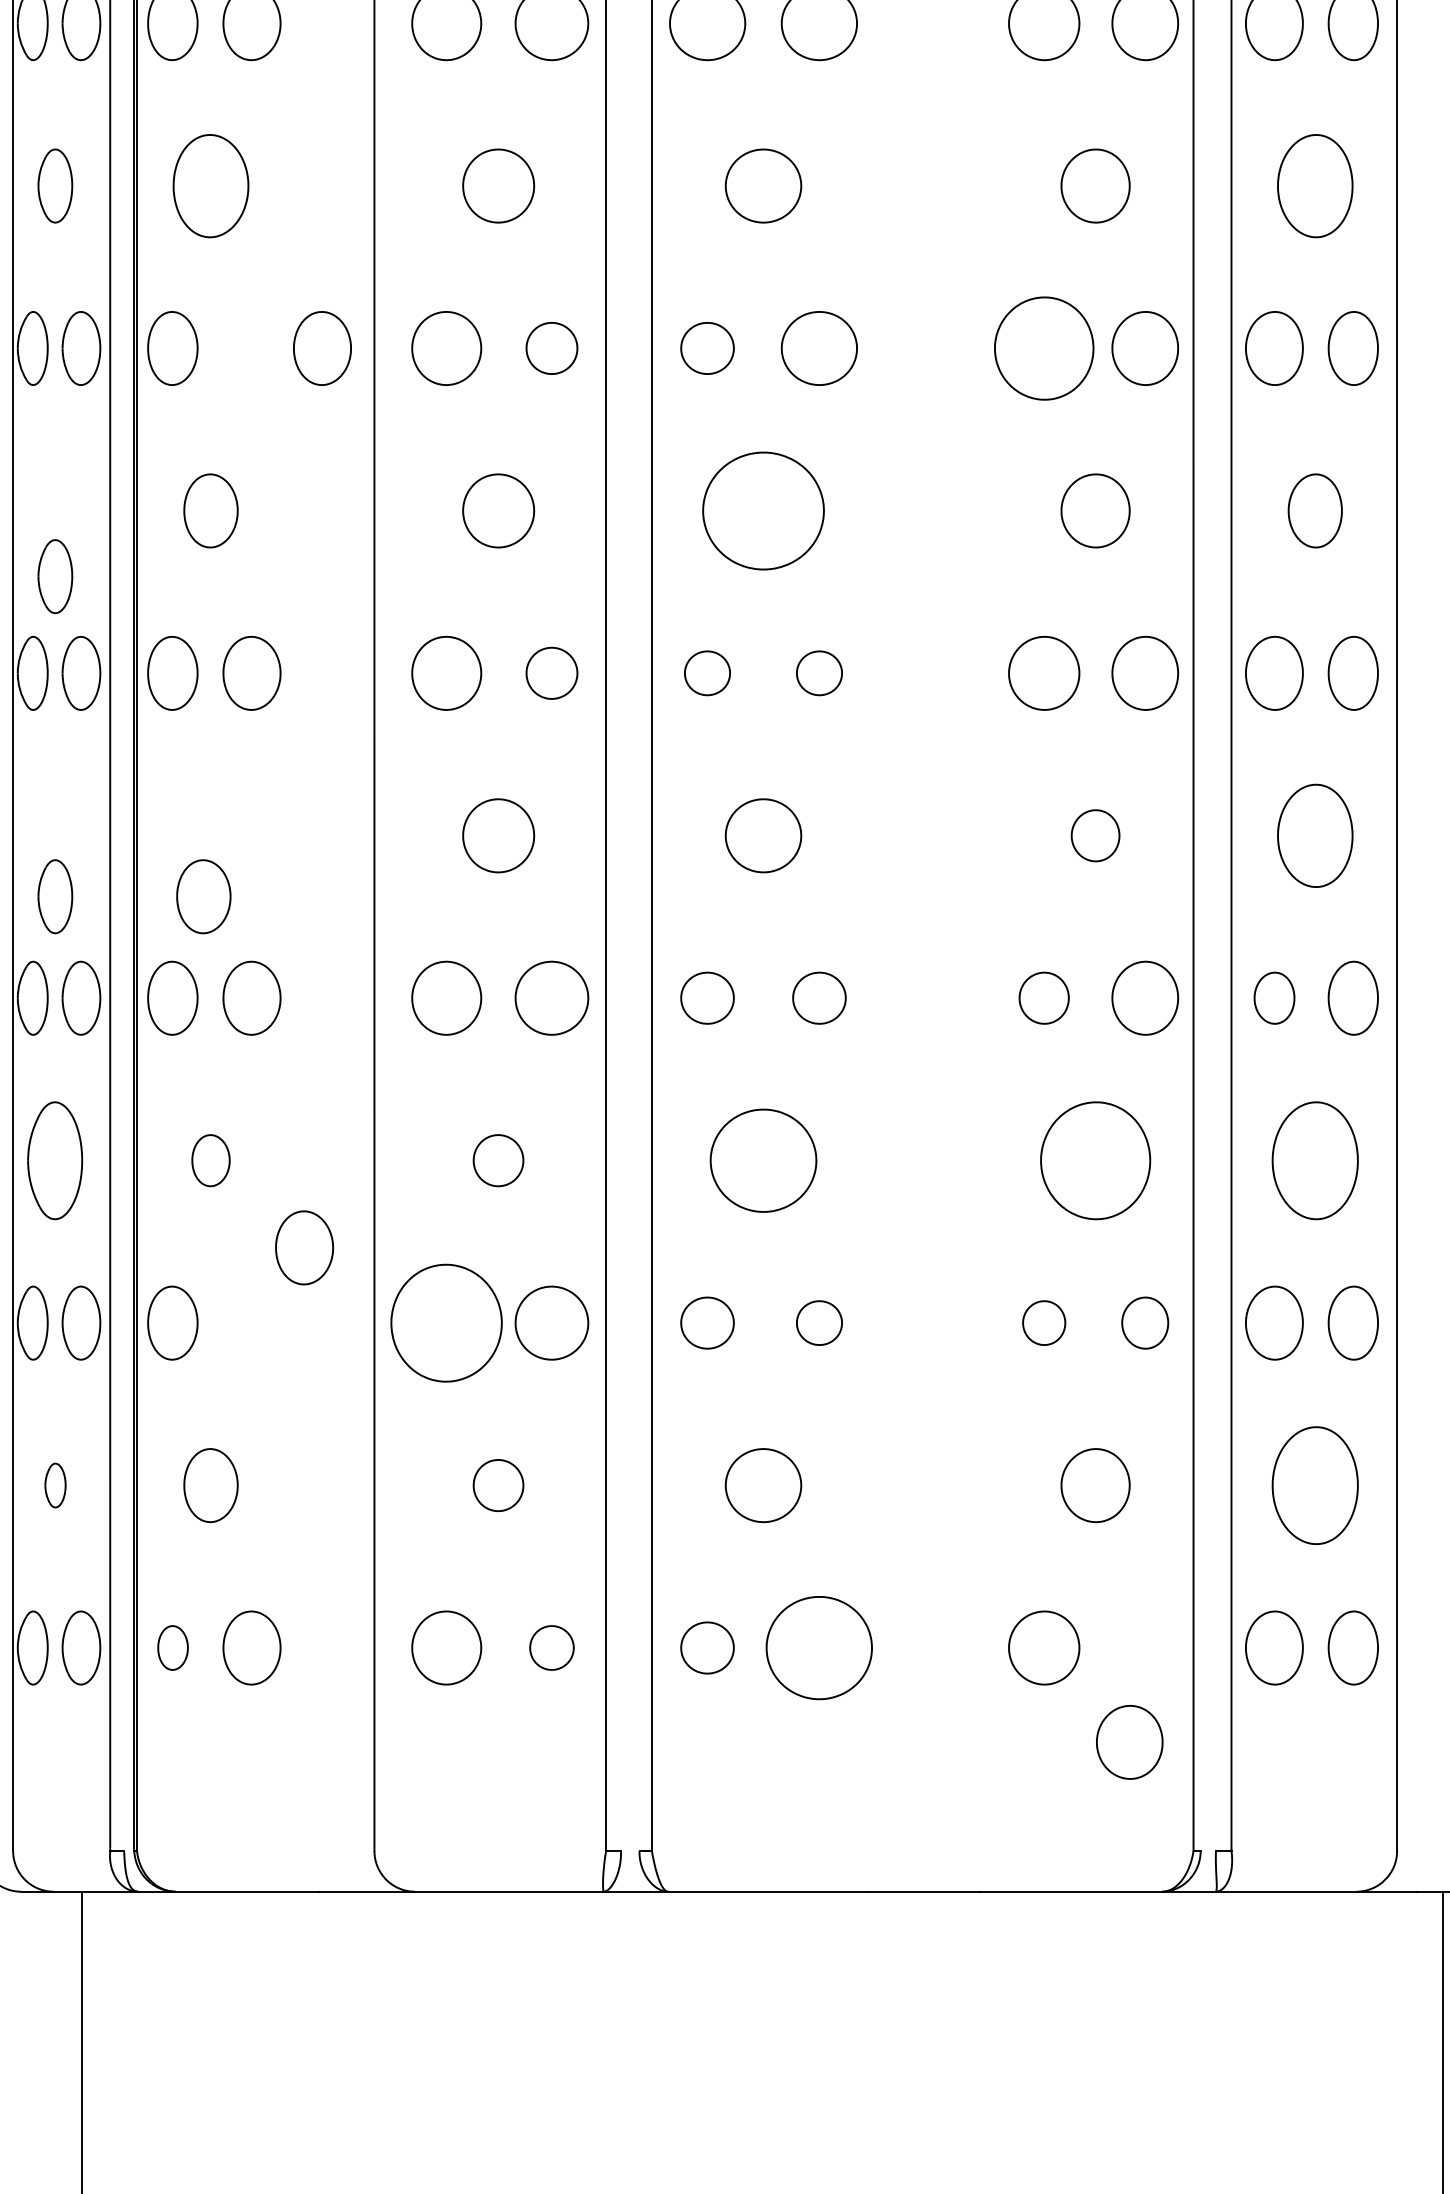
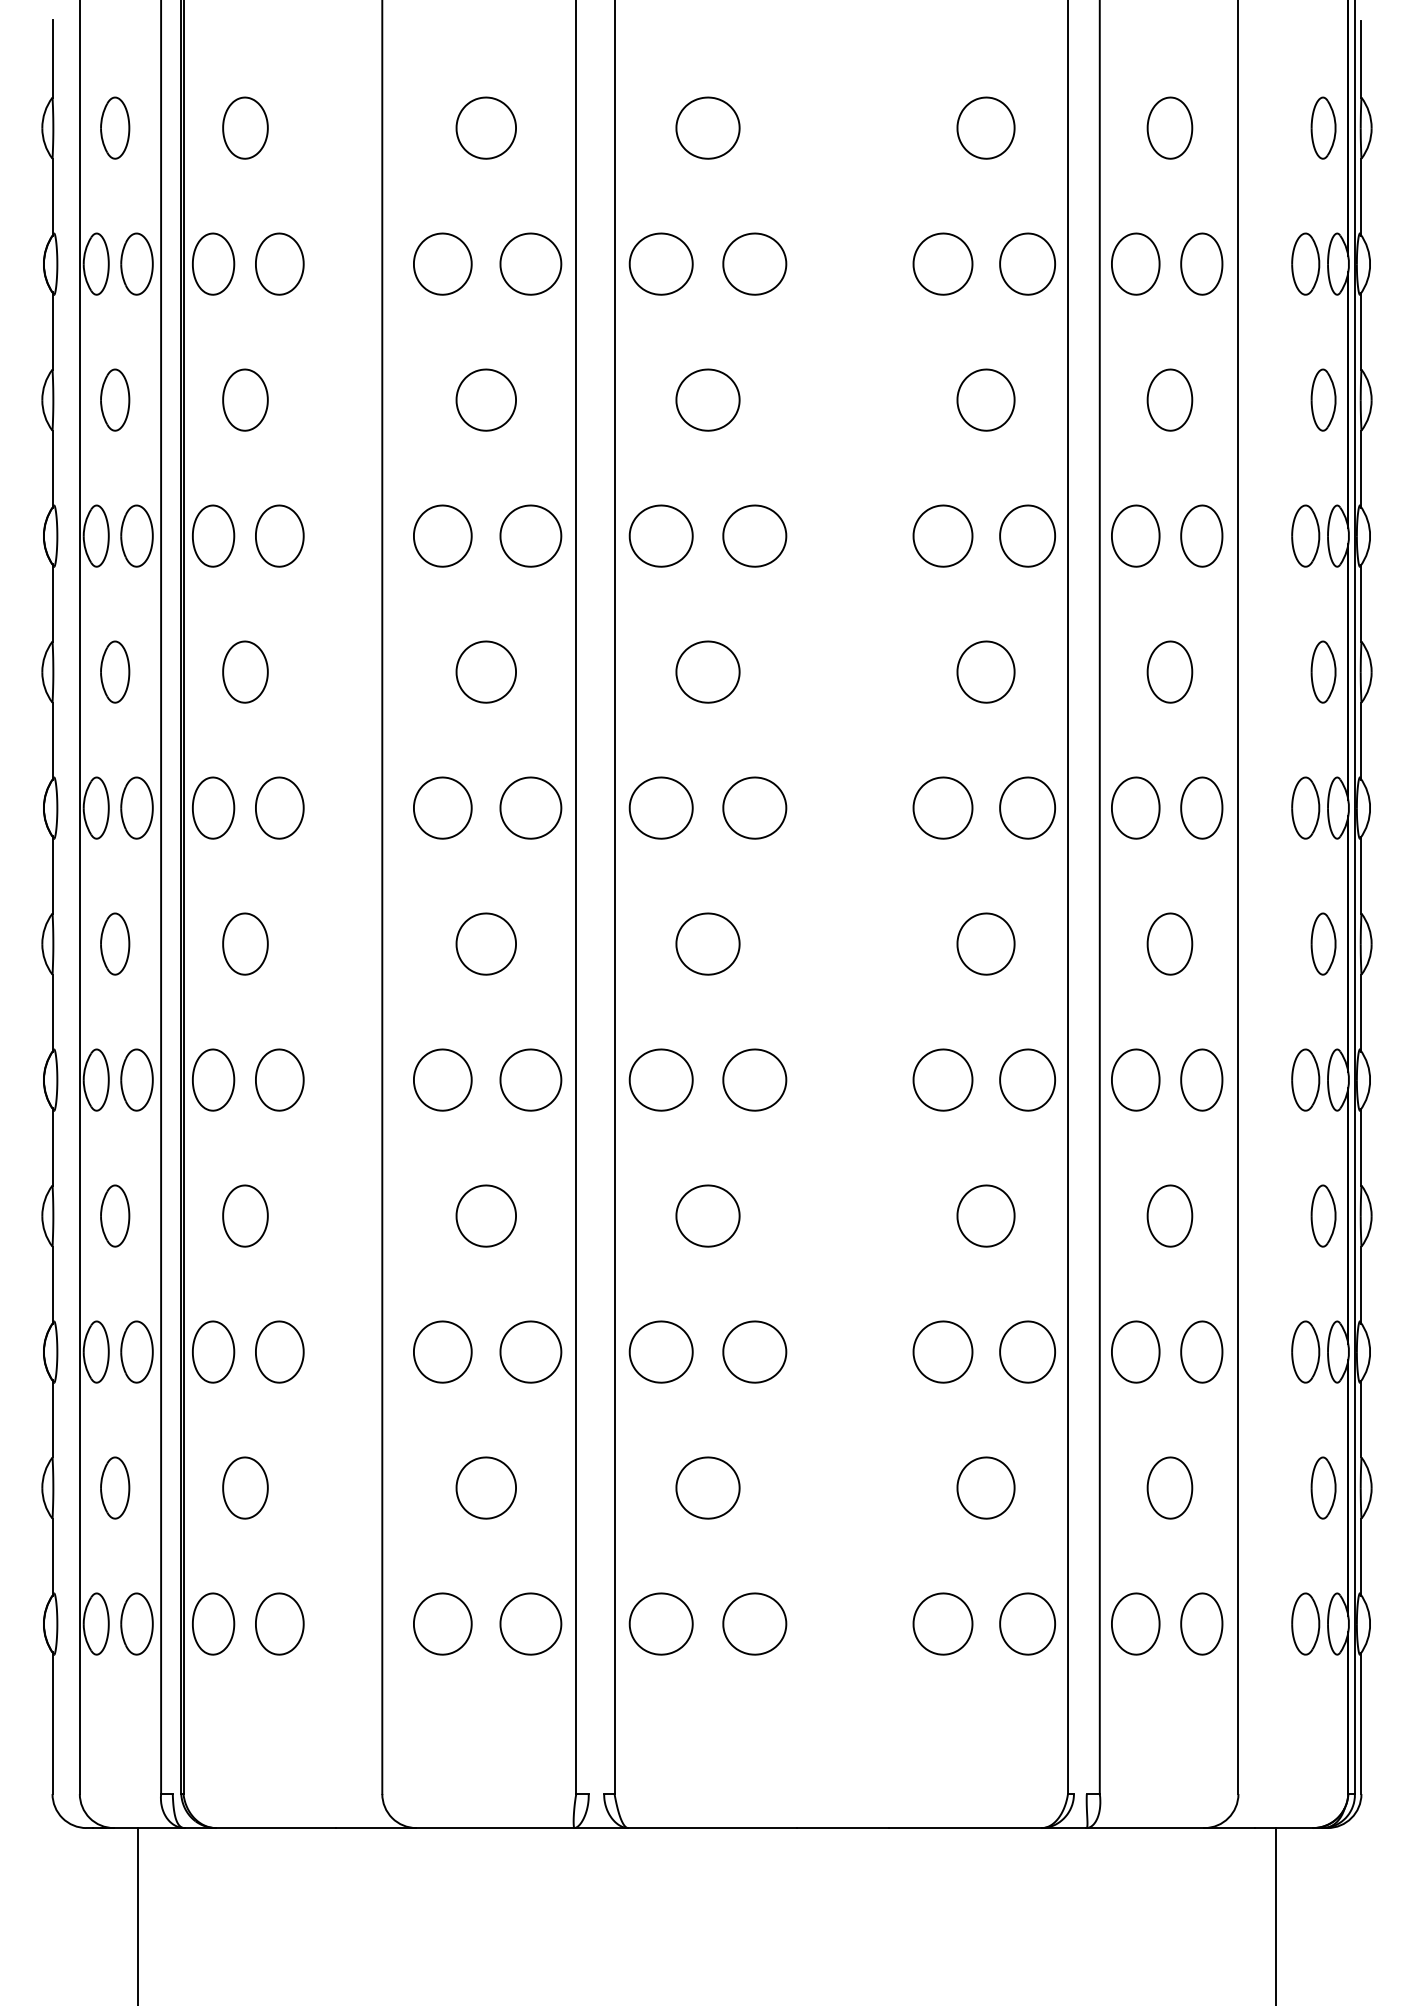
part: (211, 185) -> (245, 399), size x0.71
part: (1314, 185) -> (1169, 399), size x0.71
part: (322, 347) -> (279, 535), moved
part: (551, 347) -> (530, 535), size x1.43
part: (706, 347) -> (660, 535), size x1.43
part: (1043, 347) -> (942, 535), size x0.71
part: (762, 510) -> (707, 671), size x0.62
part: (55, 575) -> (115, 671), moved
part: (551, 672) -> (530, 807), size x1.43
part: (706, 672) -> (660, 807), size x1.67
part: (819, 672) -> (754, 807), size x1.67
part: (1094, 835) -> (985, 943), size x1.43
part: (1314, 835) -> (1169, 943), size x0.71
part: (55, 896) -> (115, 943), moved
part: (203, 896) -> (245, 943), moved
part: (706, 997) -> (660, 1079), size x1.43
part: (819, 997) -> (754, 1079), size x1.43
part: (1043, 997) -> (942, 1079), size x1.43
part: (1274, 997) -> (1135, 1079), size x1.43
part: (55, 1160) -> (115, 1215), size x0.62
part: (211, 1160) -> (245, 1215), size x1.43
part: (497, 1160) -> (485, 1215), size x1.43
part: (762, 1160) -> (707, 1215), size x0.71
part: (1094, 1160) -> (985, 1215), size x0.62
part: (1314, 1160) -> (1169, 1215), size x0.62
part: (304, 1247) -> (279, 1351), moved
part: (446, 1322) -> (442, 1351), size x0.62
part: (706, 1322) -> (660, 1351), size x1.43
part: (819, 1322) -> (754, 1351), size x1.67
part: (1043, 1322) -> (942, 1351), size x1.67
part: (1145, 1322) -> (1027, 1351), size x1.43
part: (55, 1484) -> (115, 1487), size x1.67
part: (497, 1484) -> (485, 1487), size x1.43
part: (1314, 1484) -> (1169, 1487), size x0.62
part: (172, 1647) -> (213, 1623), size x1.67
part: (551, 1647) -> (530, 1623), size x1.67
part: (706, 1647) -> (660, 1623), size x1.43
part: (819, 1647) -> (754, 1623), size x0.71
part: (1129, 1741) -> (1027, 1623), moved

